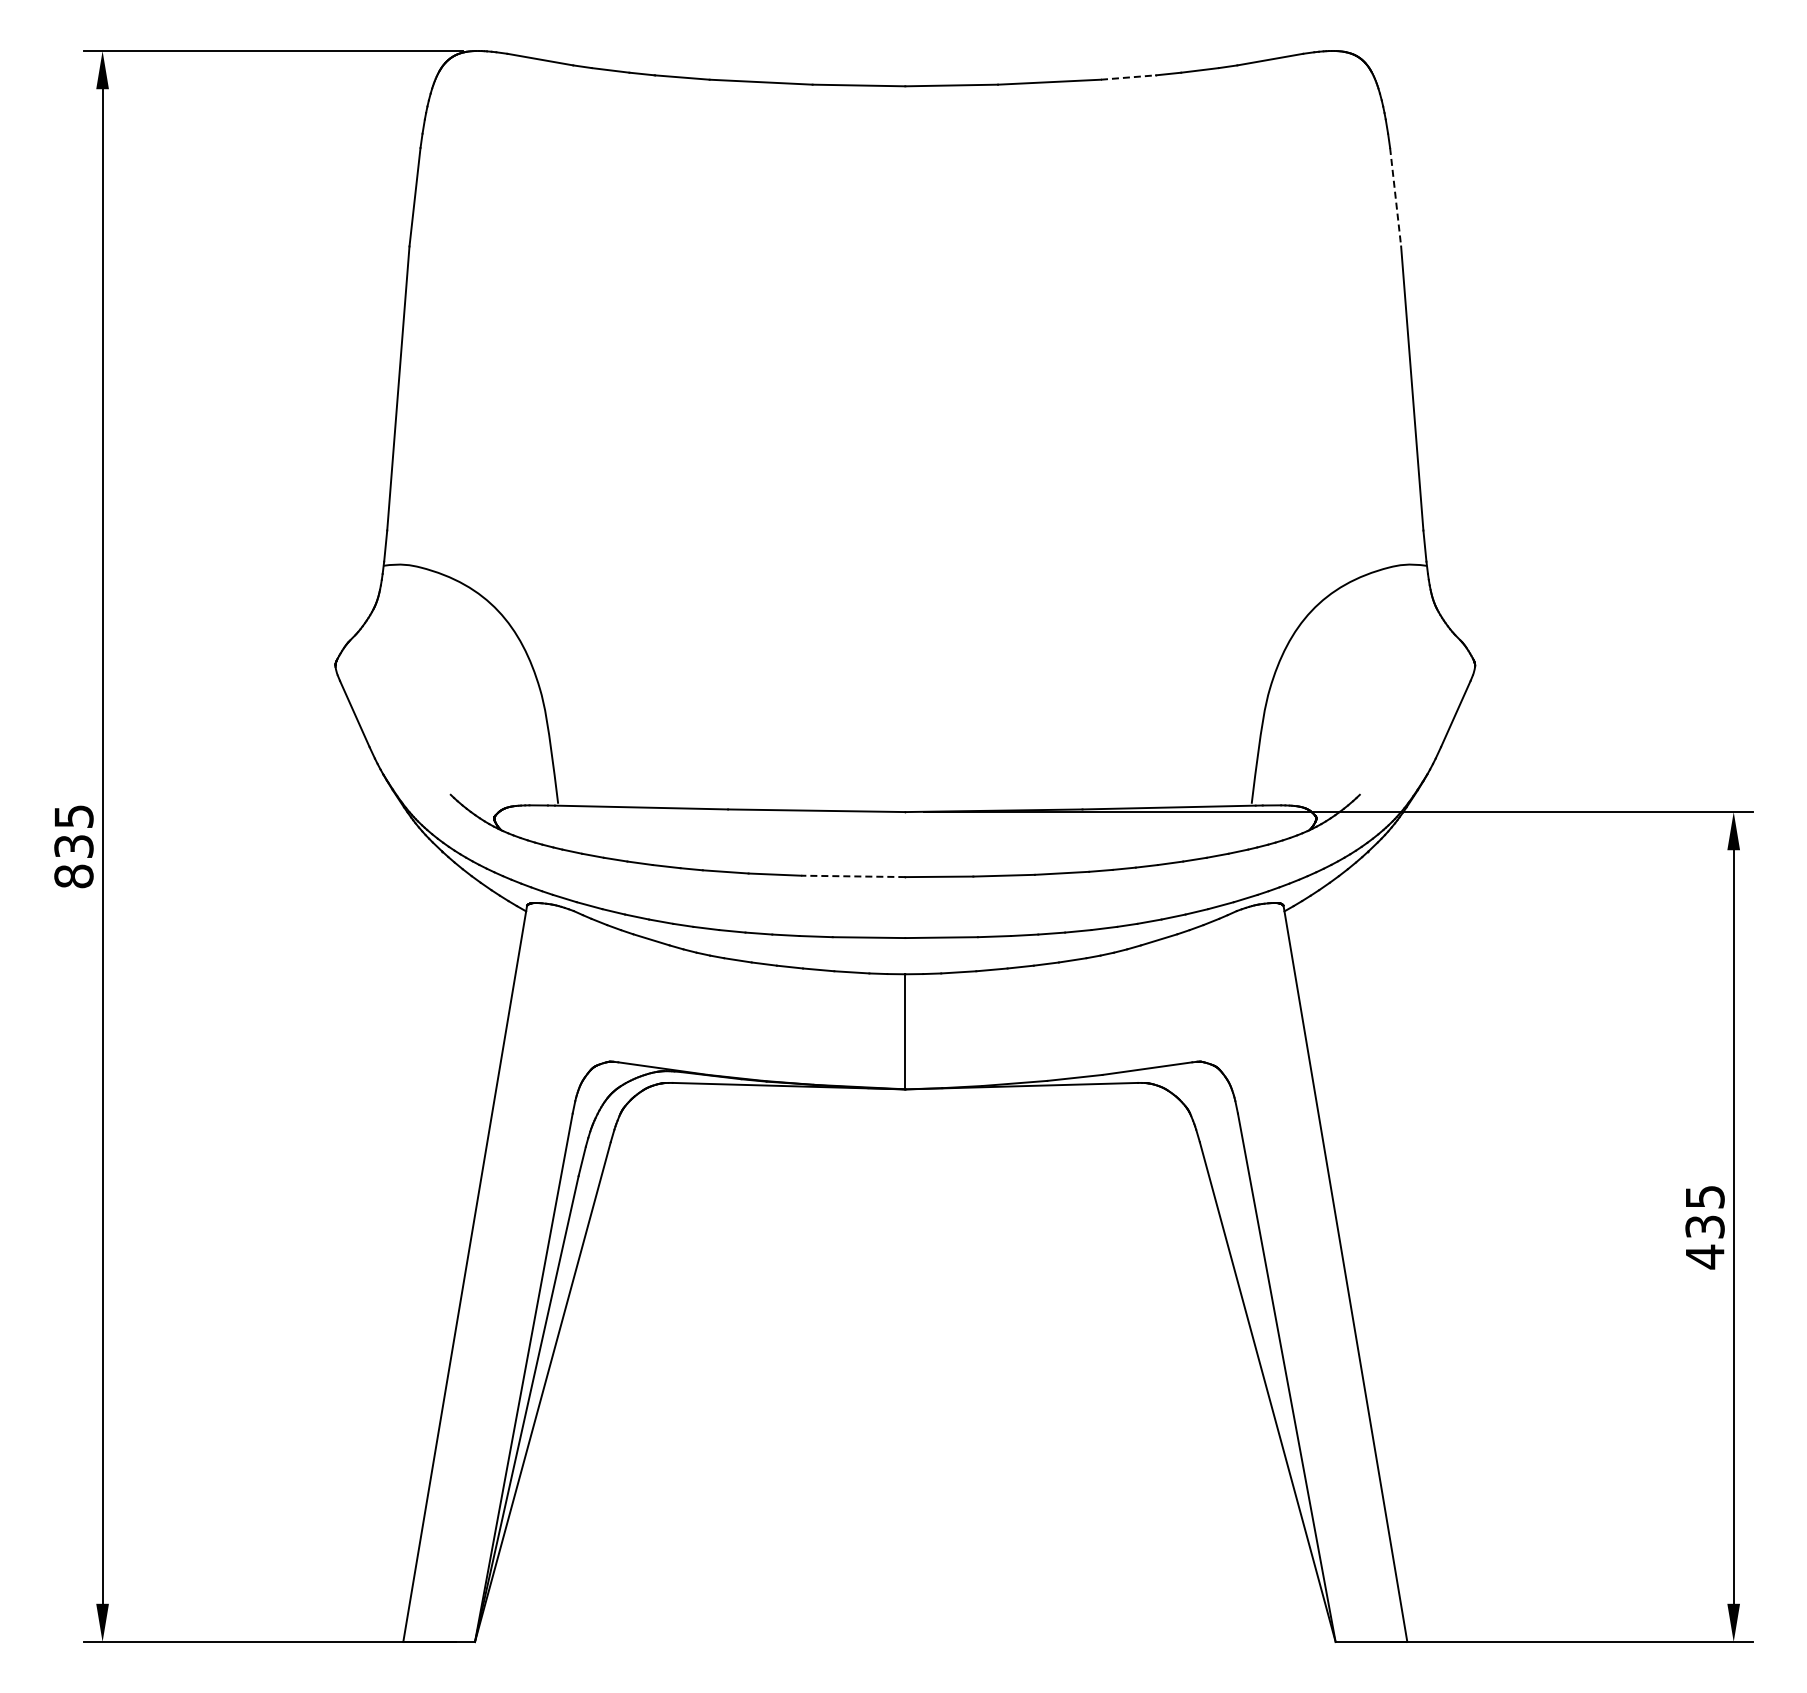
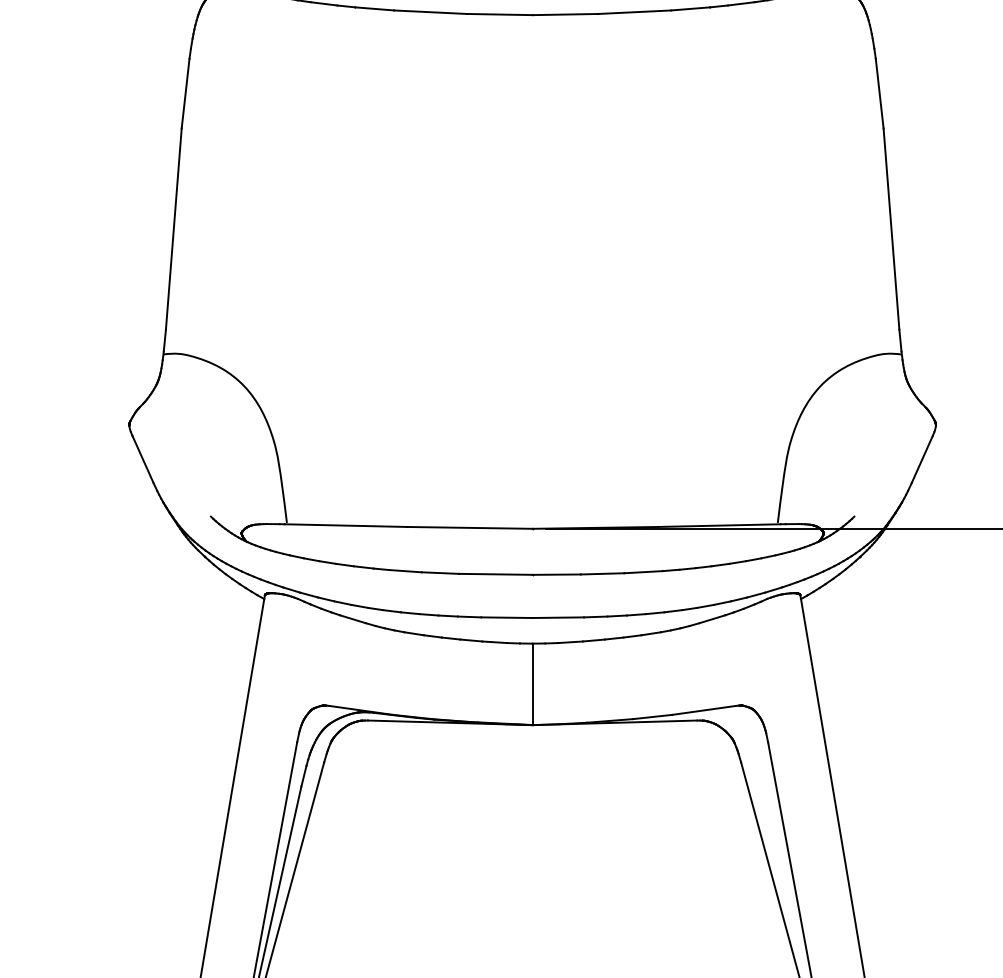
line: (1128, 77) -> (690, 8), dashed -> solid
line: (1395, 197) -> (879, 93), dashed -> solid
line: (852, 876) -> (495, 574), dashed -> solid

